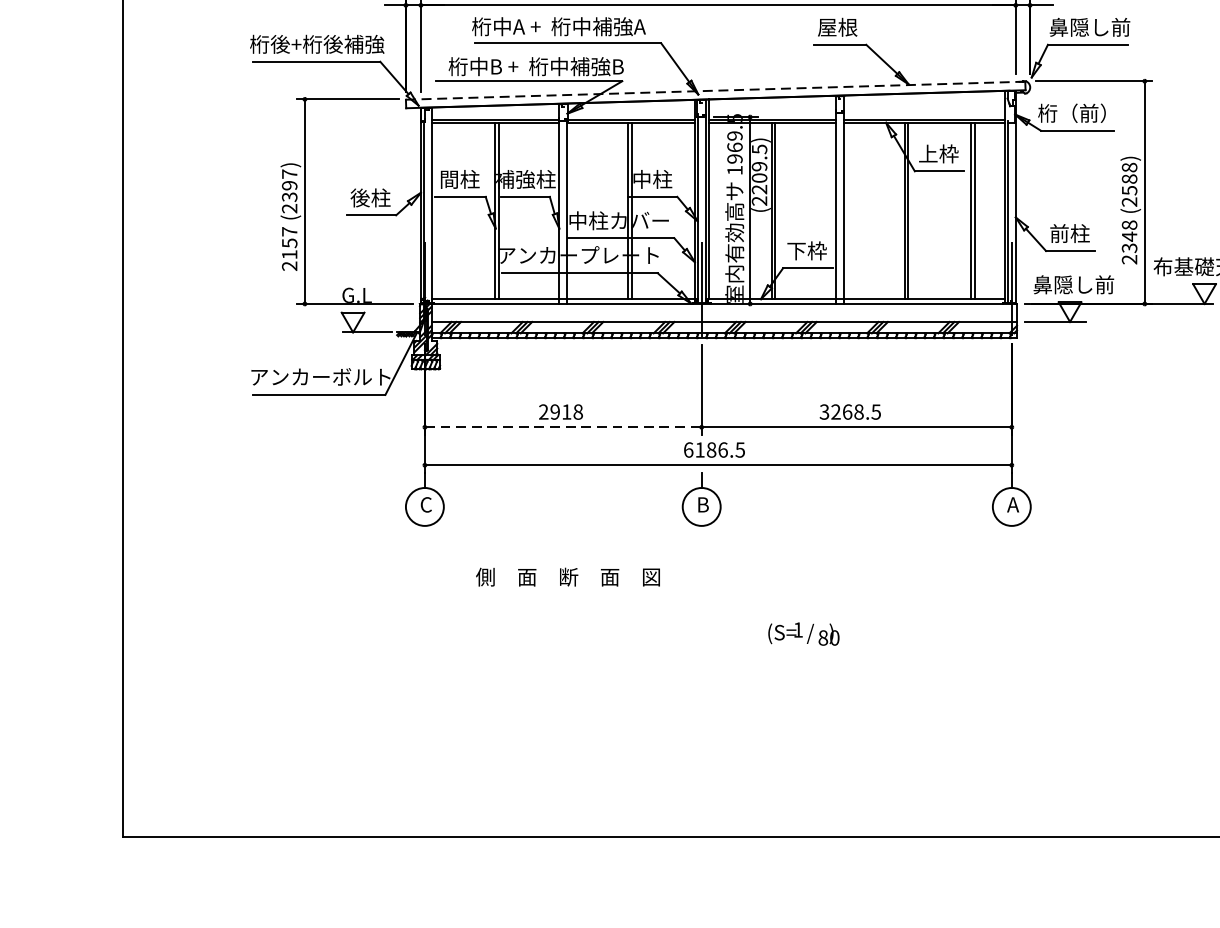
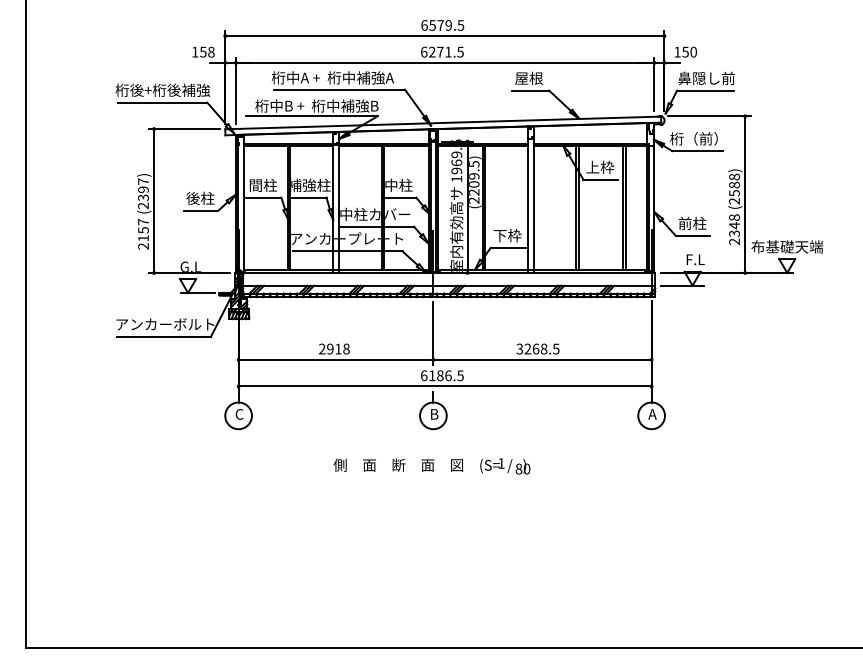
line: (716, 90) -> (443, 122), dashed -> solid
text: (1074, 284) -> (695, 259), 鼻隠し前 -> F.L
line: (563, 426) -> (336, 359), dashed -> solid
text: (566, 576) -> (397, 464), moved
text: (804, 634) -> (505, 466), moved

